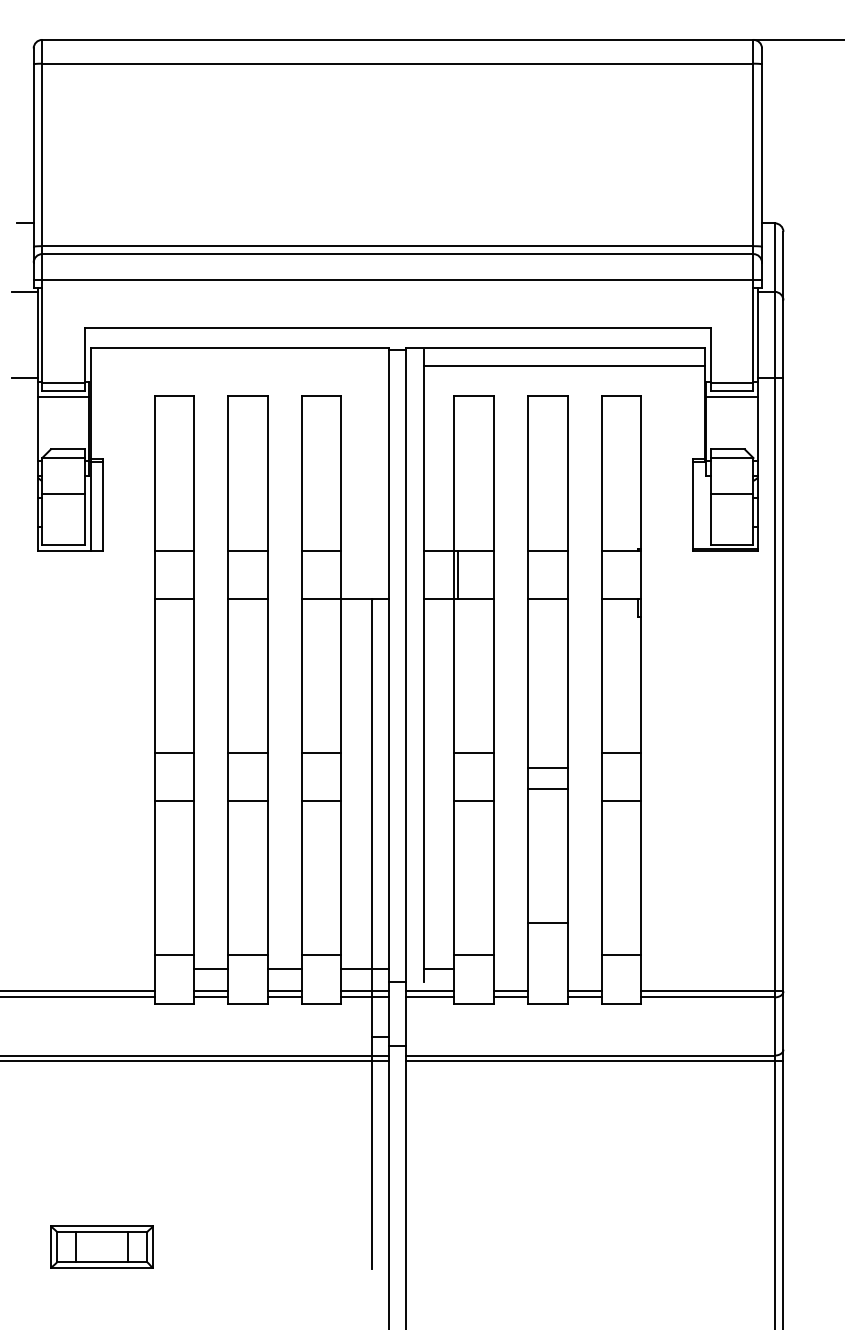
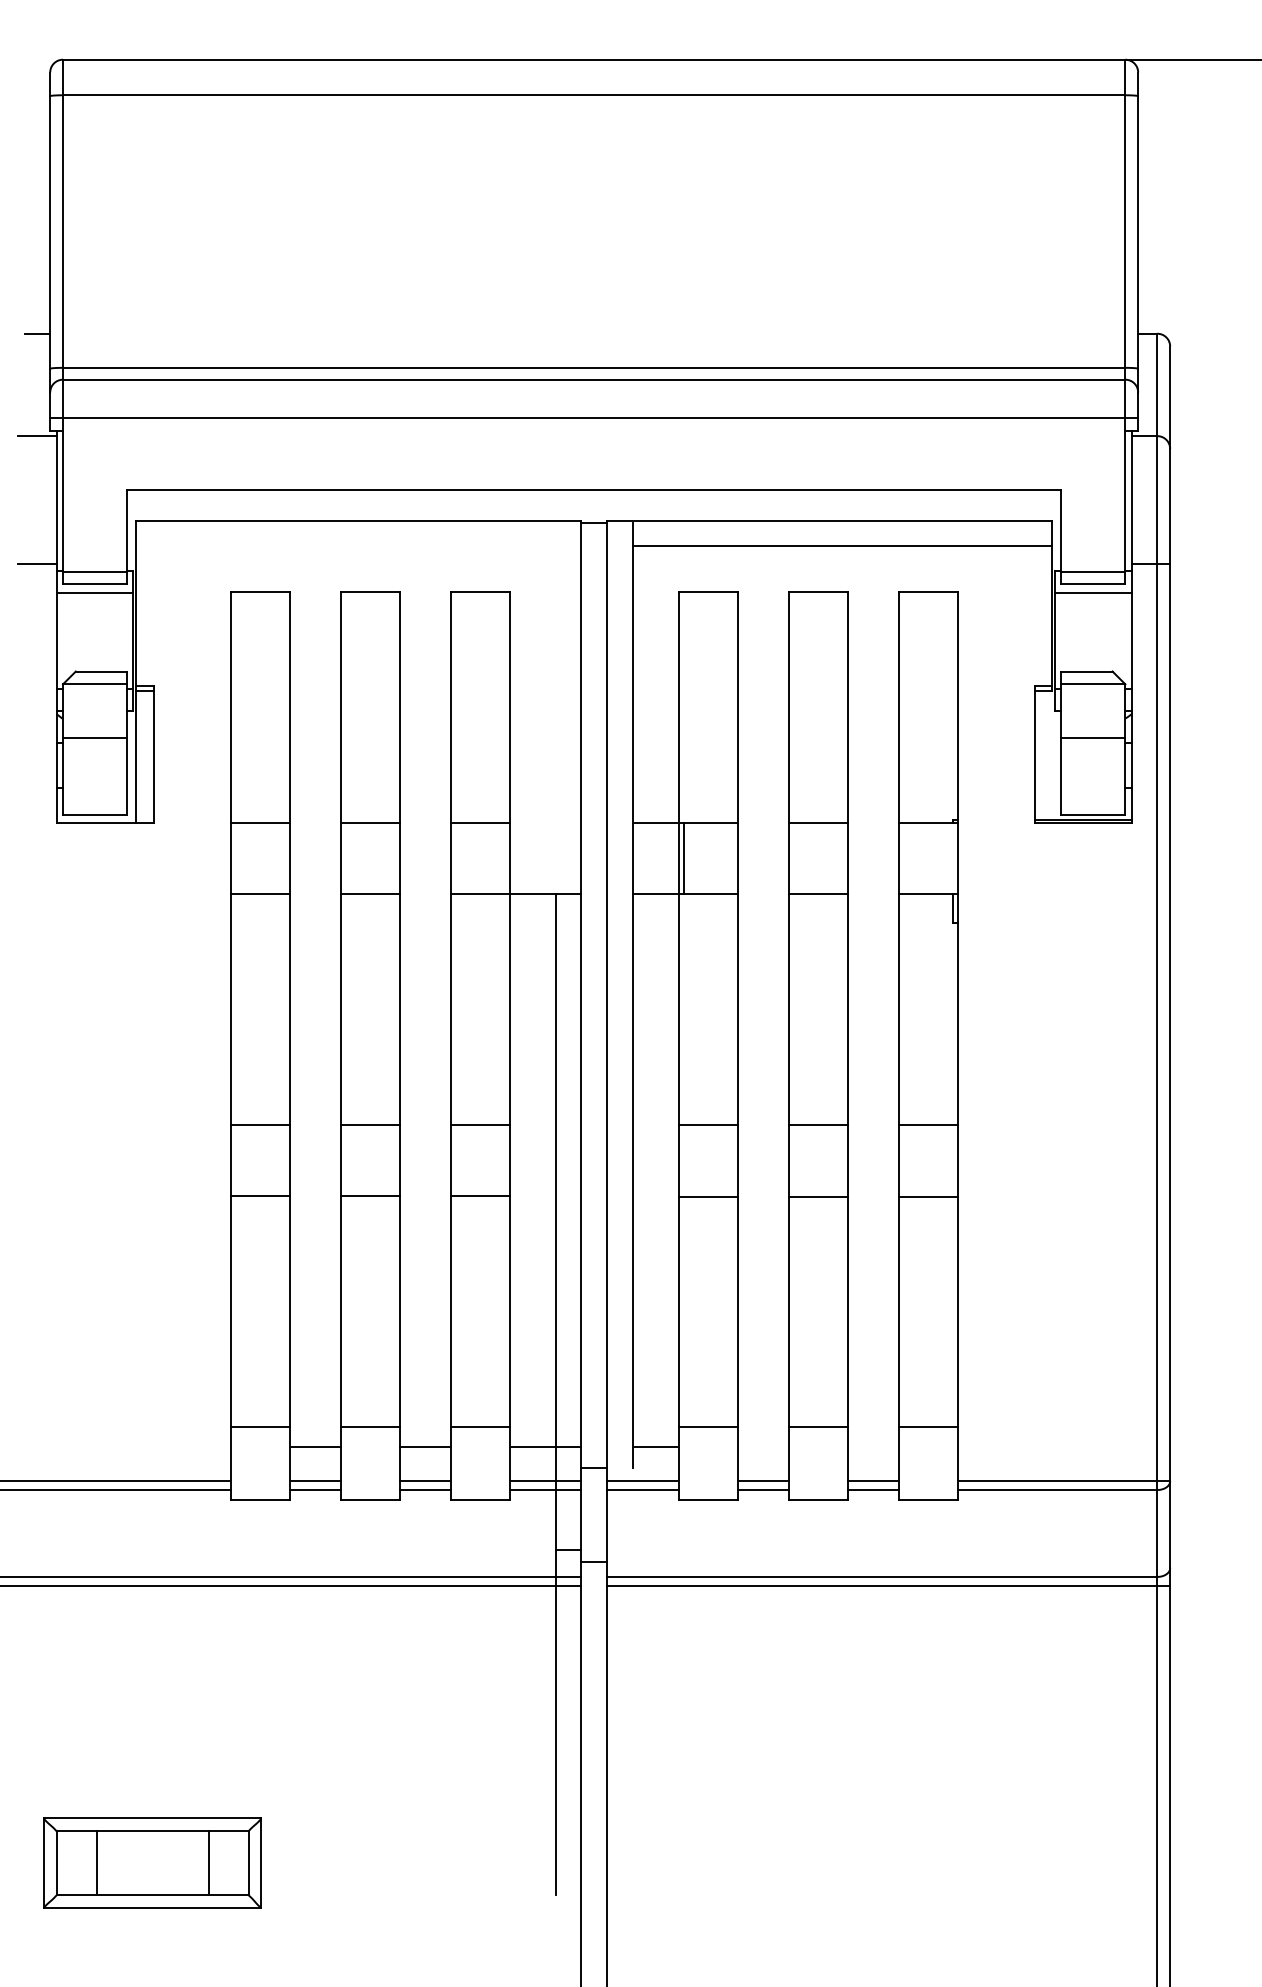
line: (547, 768) -> (817, 1197), moved
line: (547, 789) -> (817, 1125), moved
line: (547, 923) -> (817, 1427), moved
part: (101, 1246) -> (151, 1862), size x1.43

